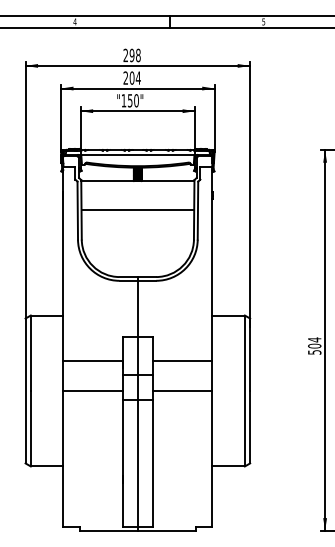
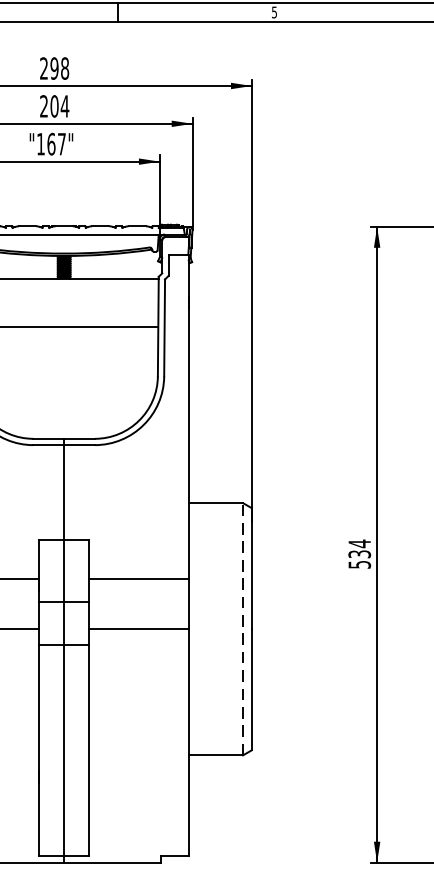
text: (132, 100) -> (55, 143), "150" -> "167"
text: (314, 345) -> (359, 553), 504 -> 534
line: (244, 390) -> (242, 628), solid -> dashed

